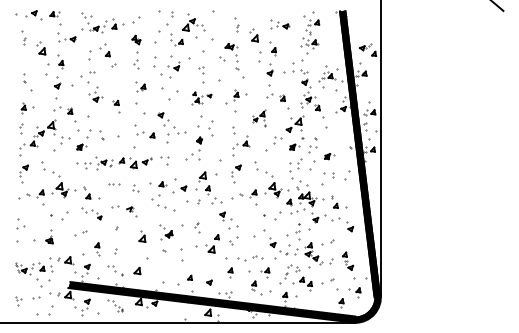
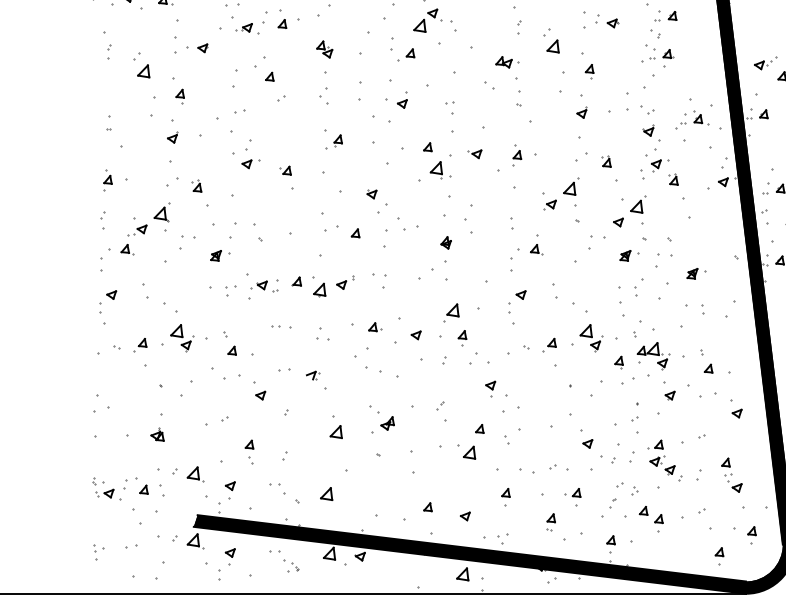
part: (201, 98) -> (449, 162), size x1.67
part: (259, 118) -> (561, 200), size x1.43
part: (91, 213) -> (238, 383), size x1.43

